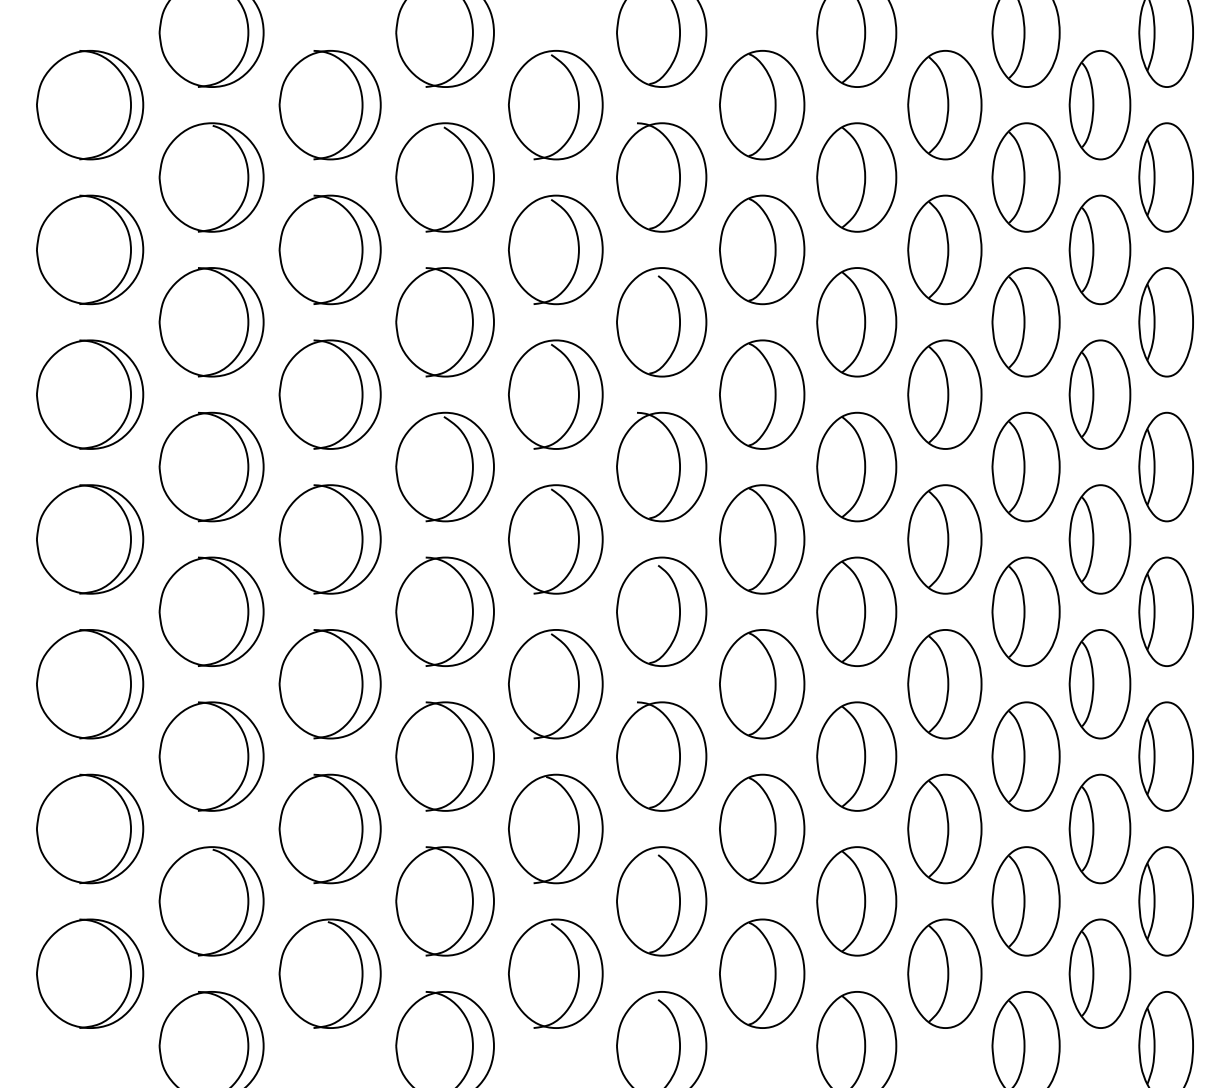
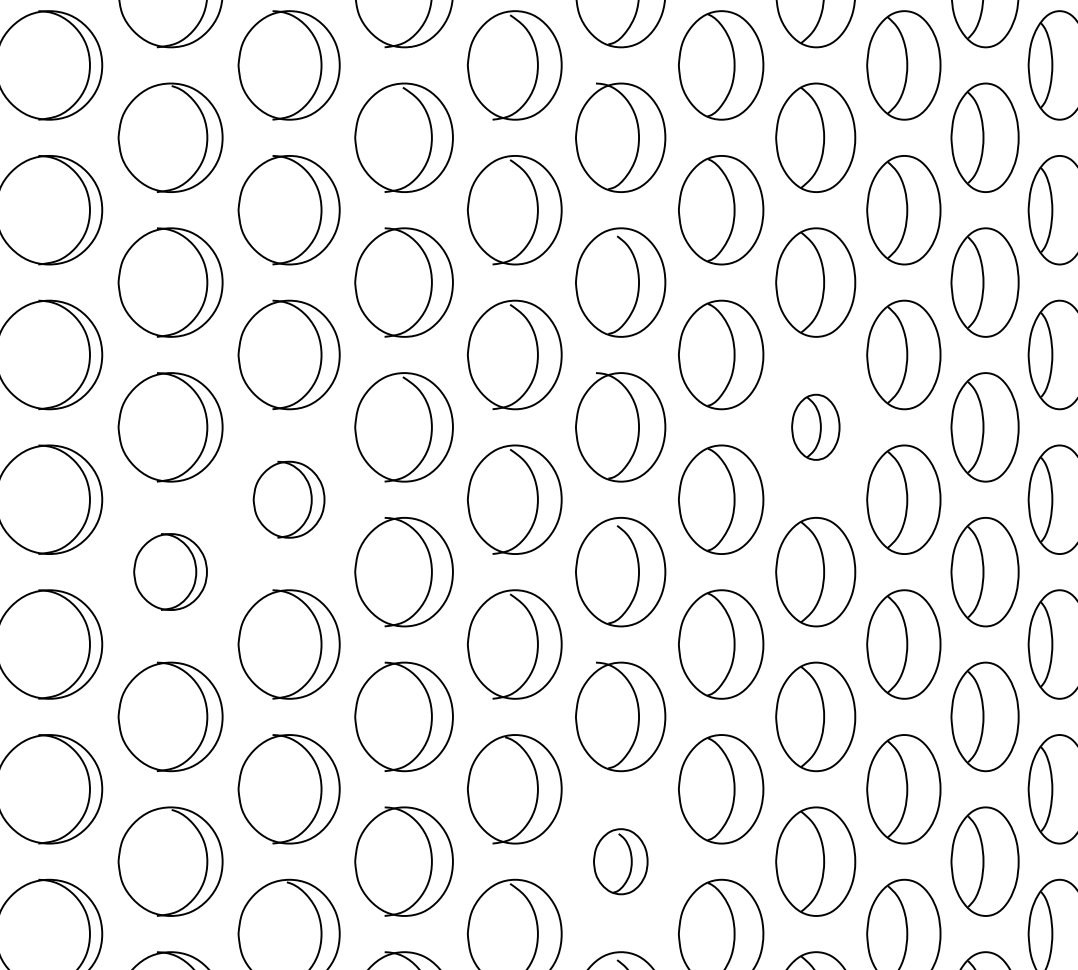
part: (856, 466) -> (815, 426), size x0.6
part: (329, 539) -> (288, 499), size x0.7
part: (211, 611) -> (170, 571), size x0.7
part: (661, 901) -> (620, 861), size x0.6

